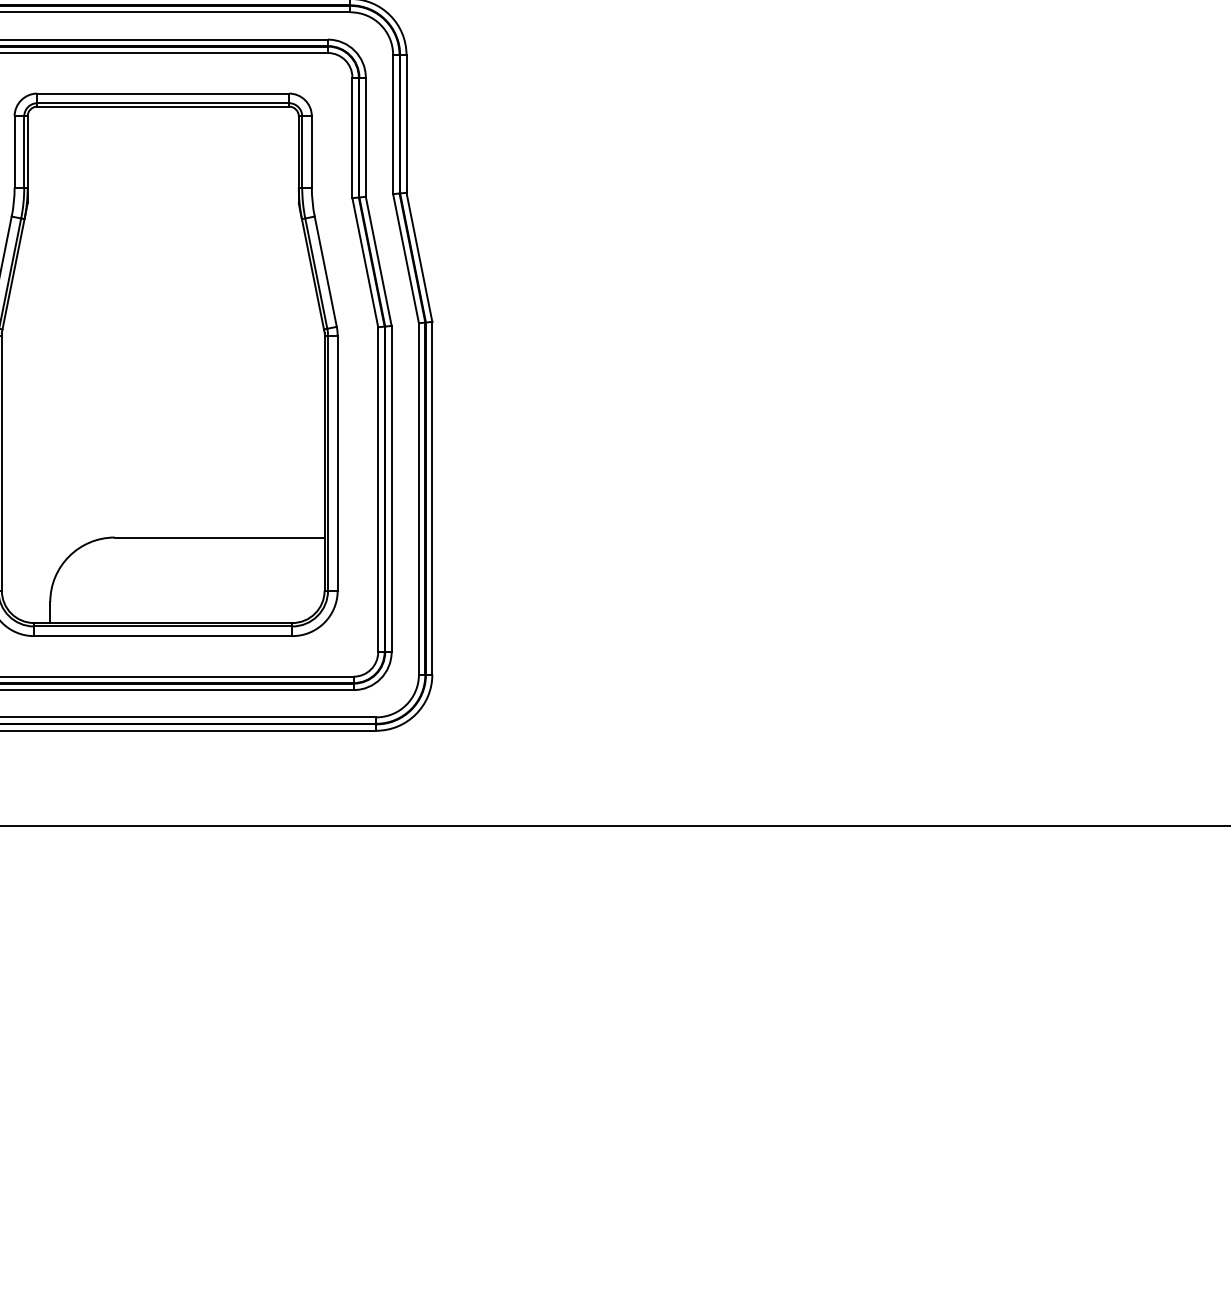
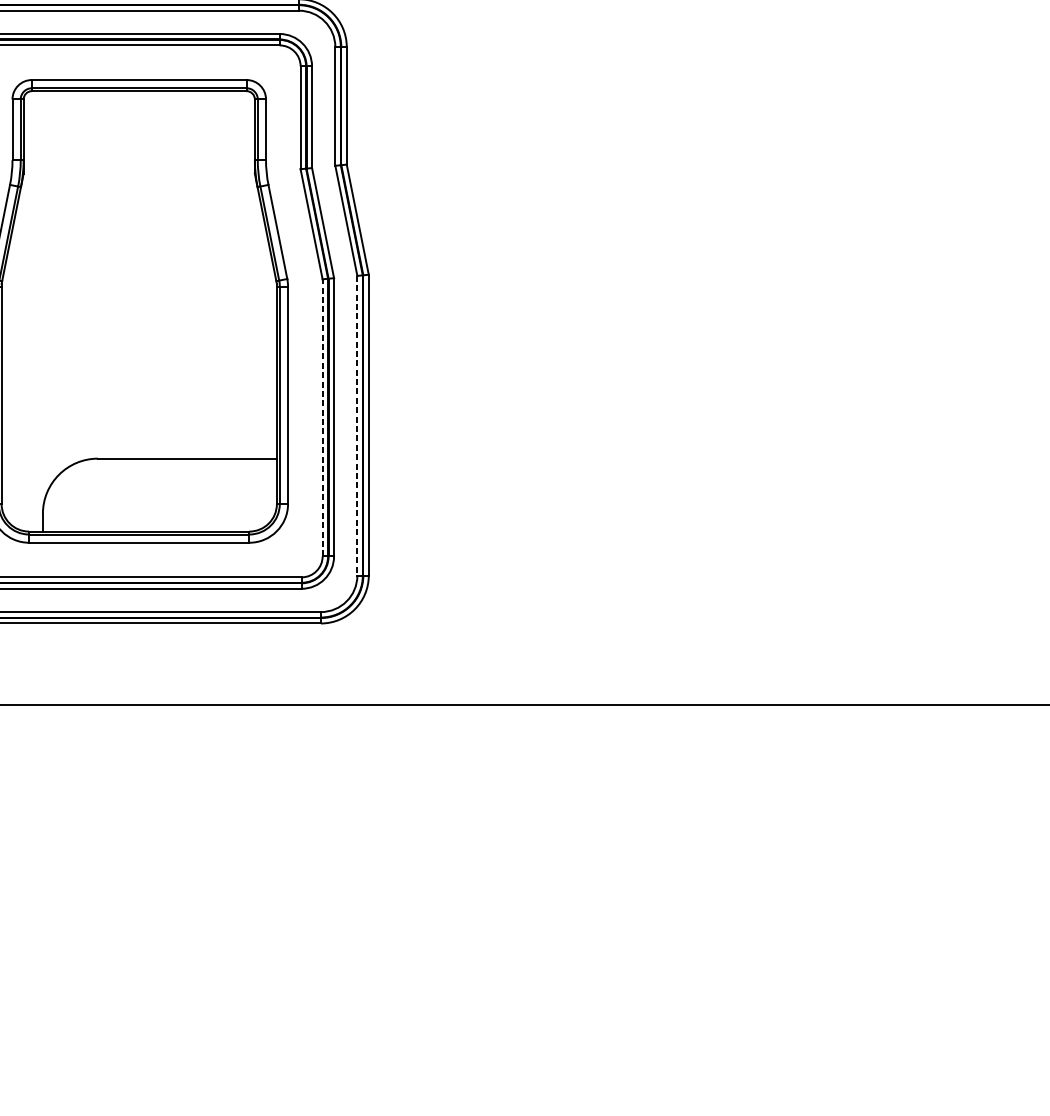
line: (378, 489) -> (322, 417), solid -> dashed
line: (418, 498) -> (356, 425), solid -> dashed

